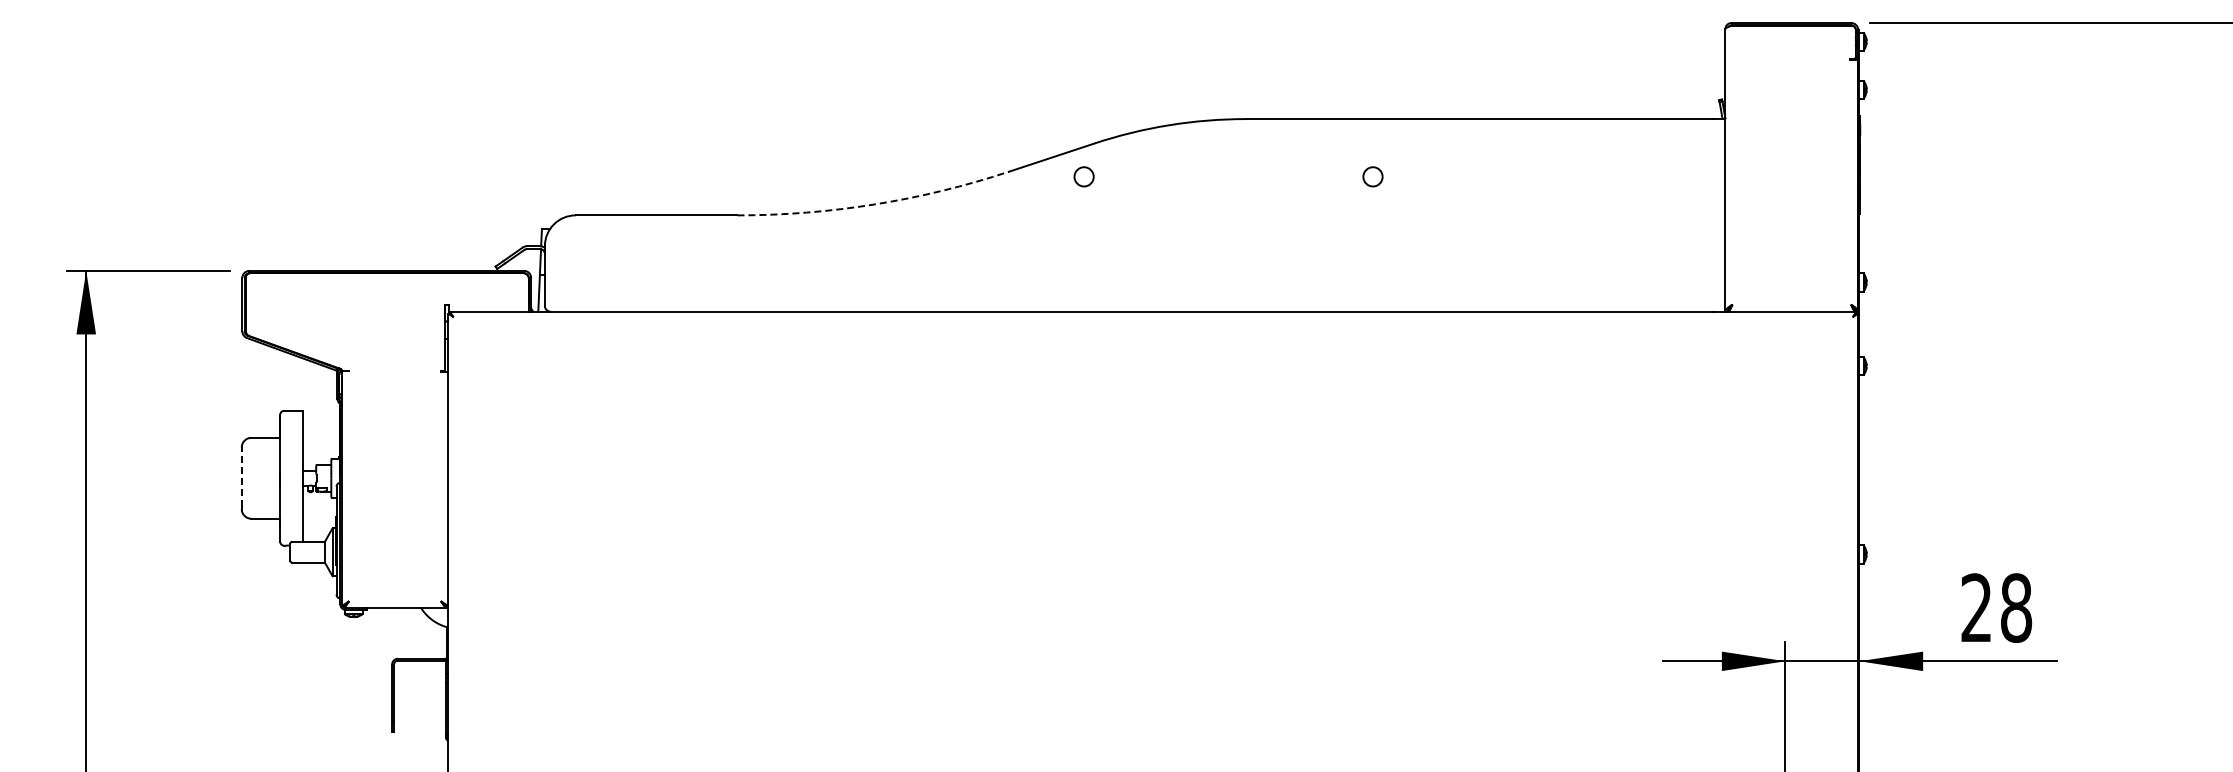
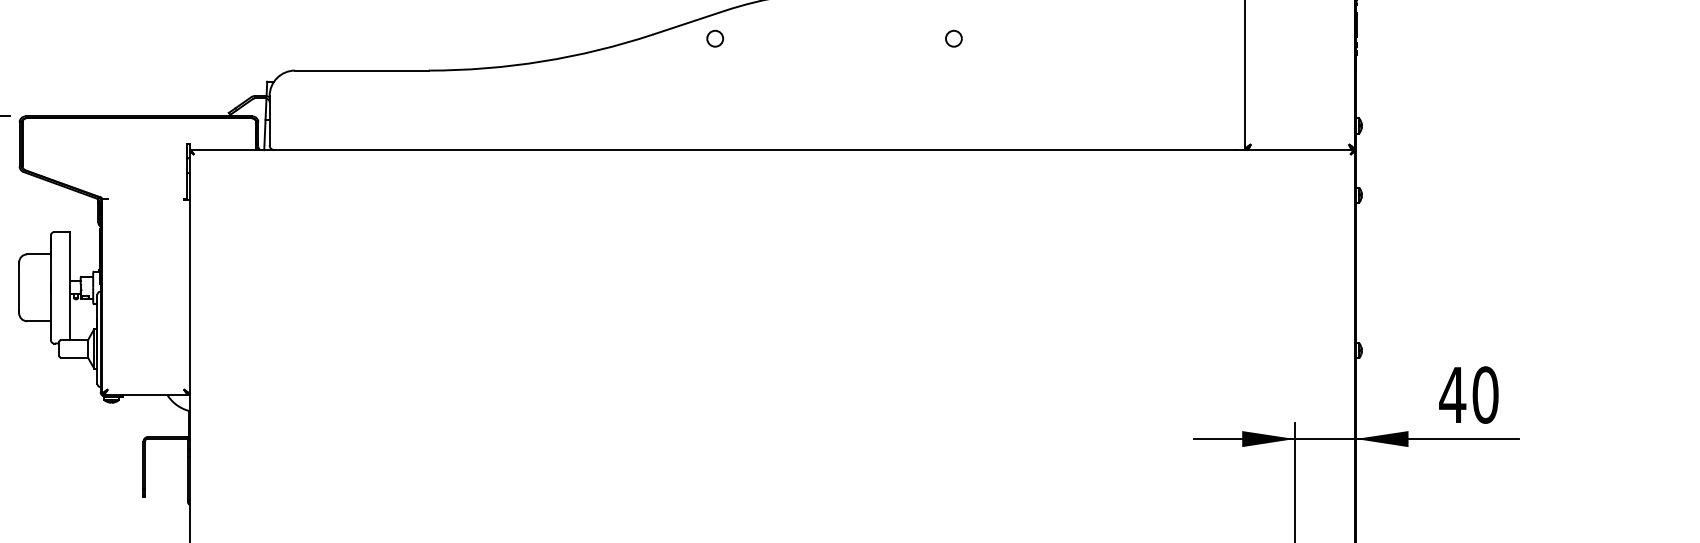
arc: (875, 204) -> (542, 61), dashed -> solid
line: (241, 478) -> (18, 288), dashed -> solid
text: (1996, 607) -> (1469, 394), 28 -> 40

